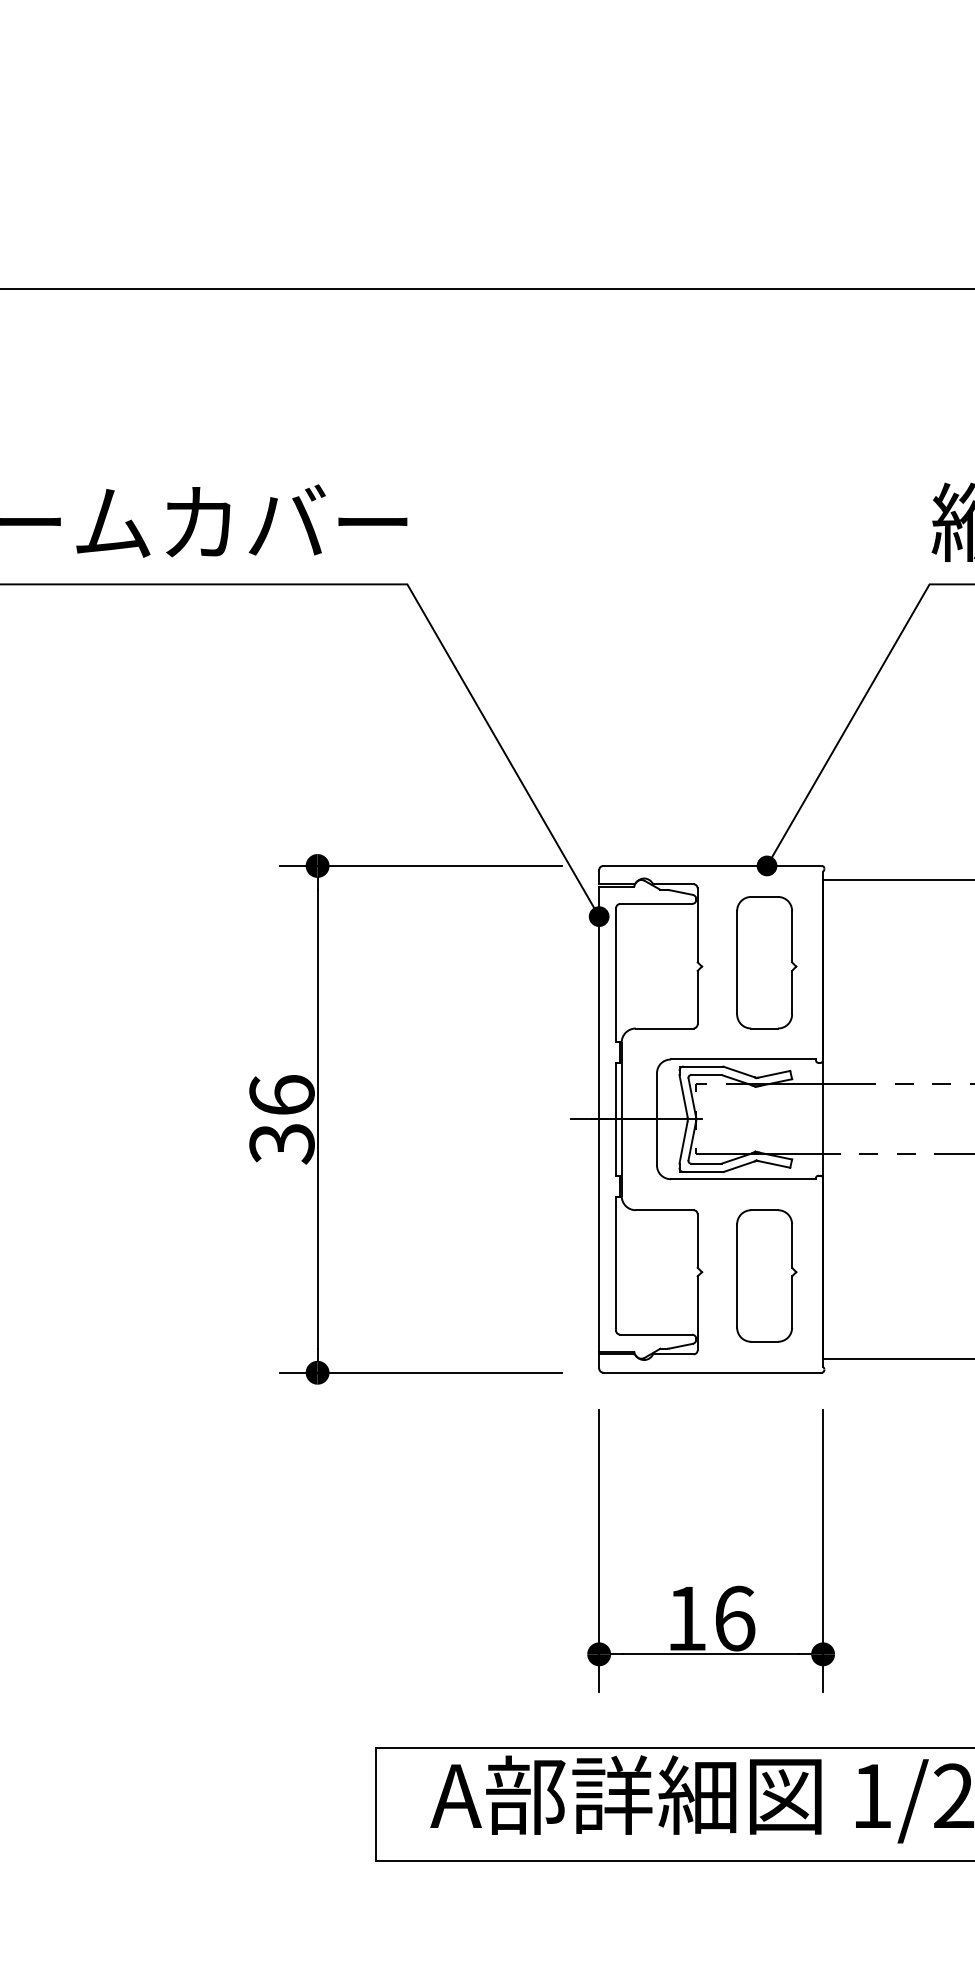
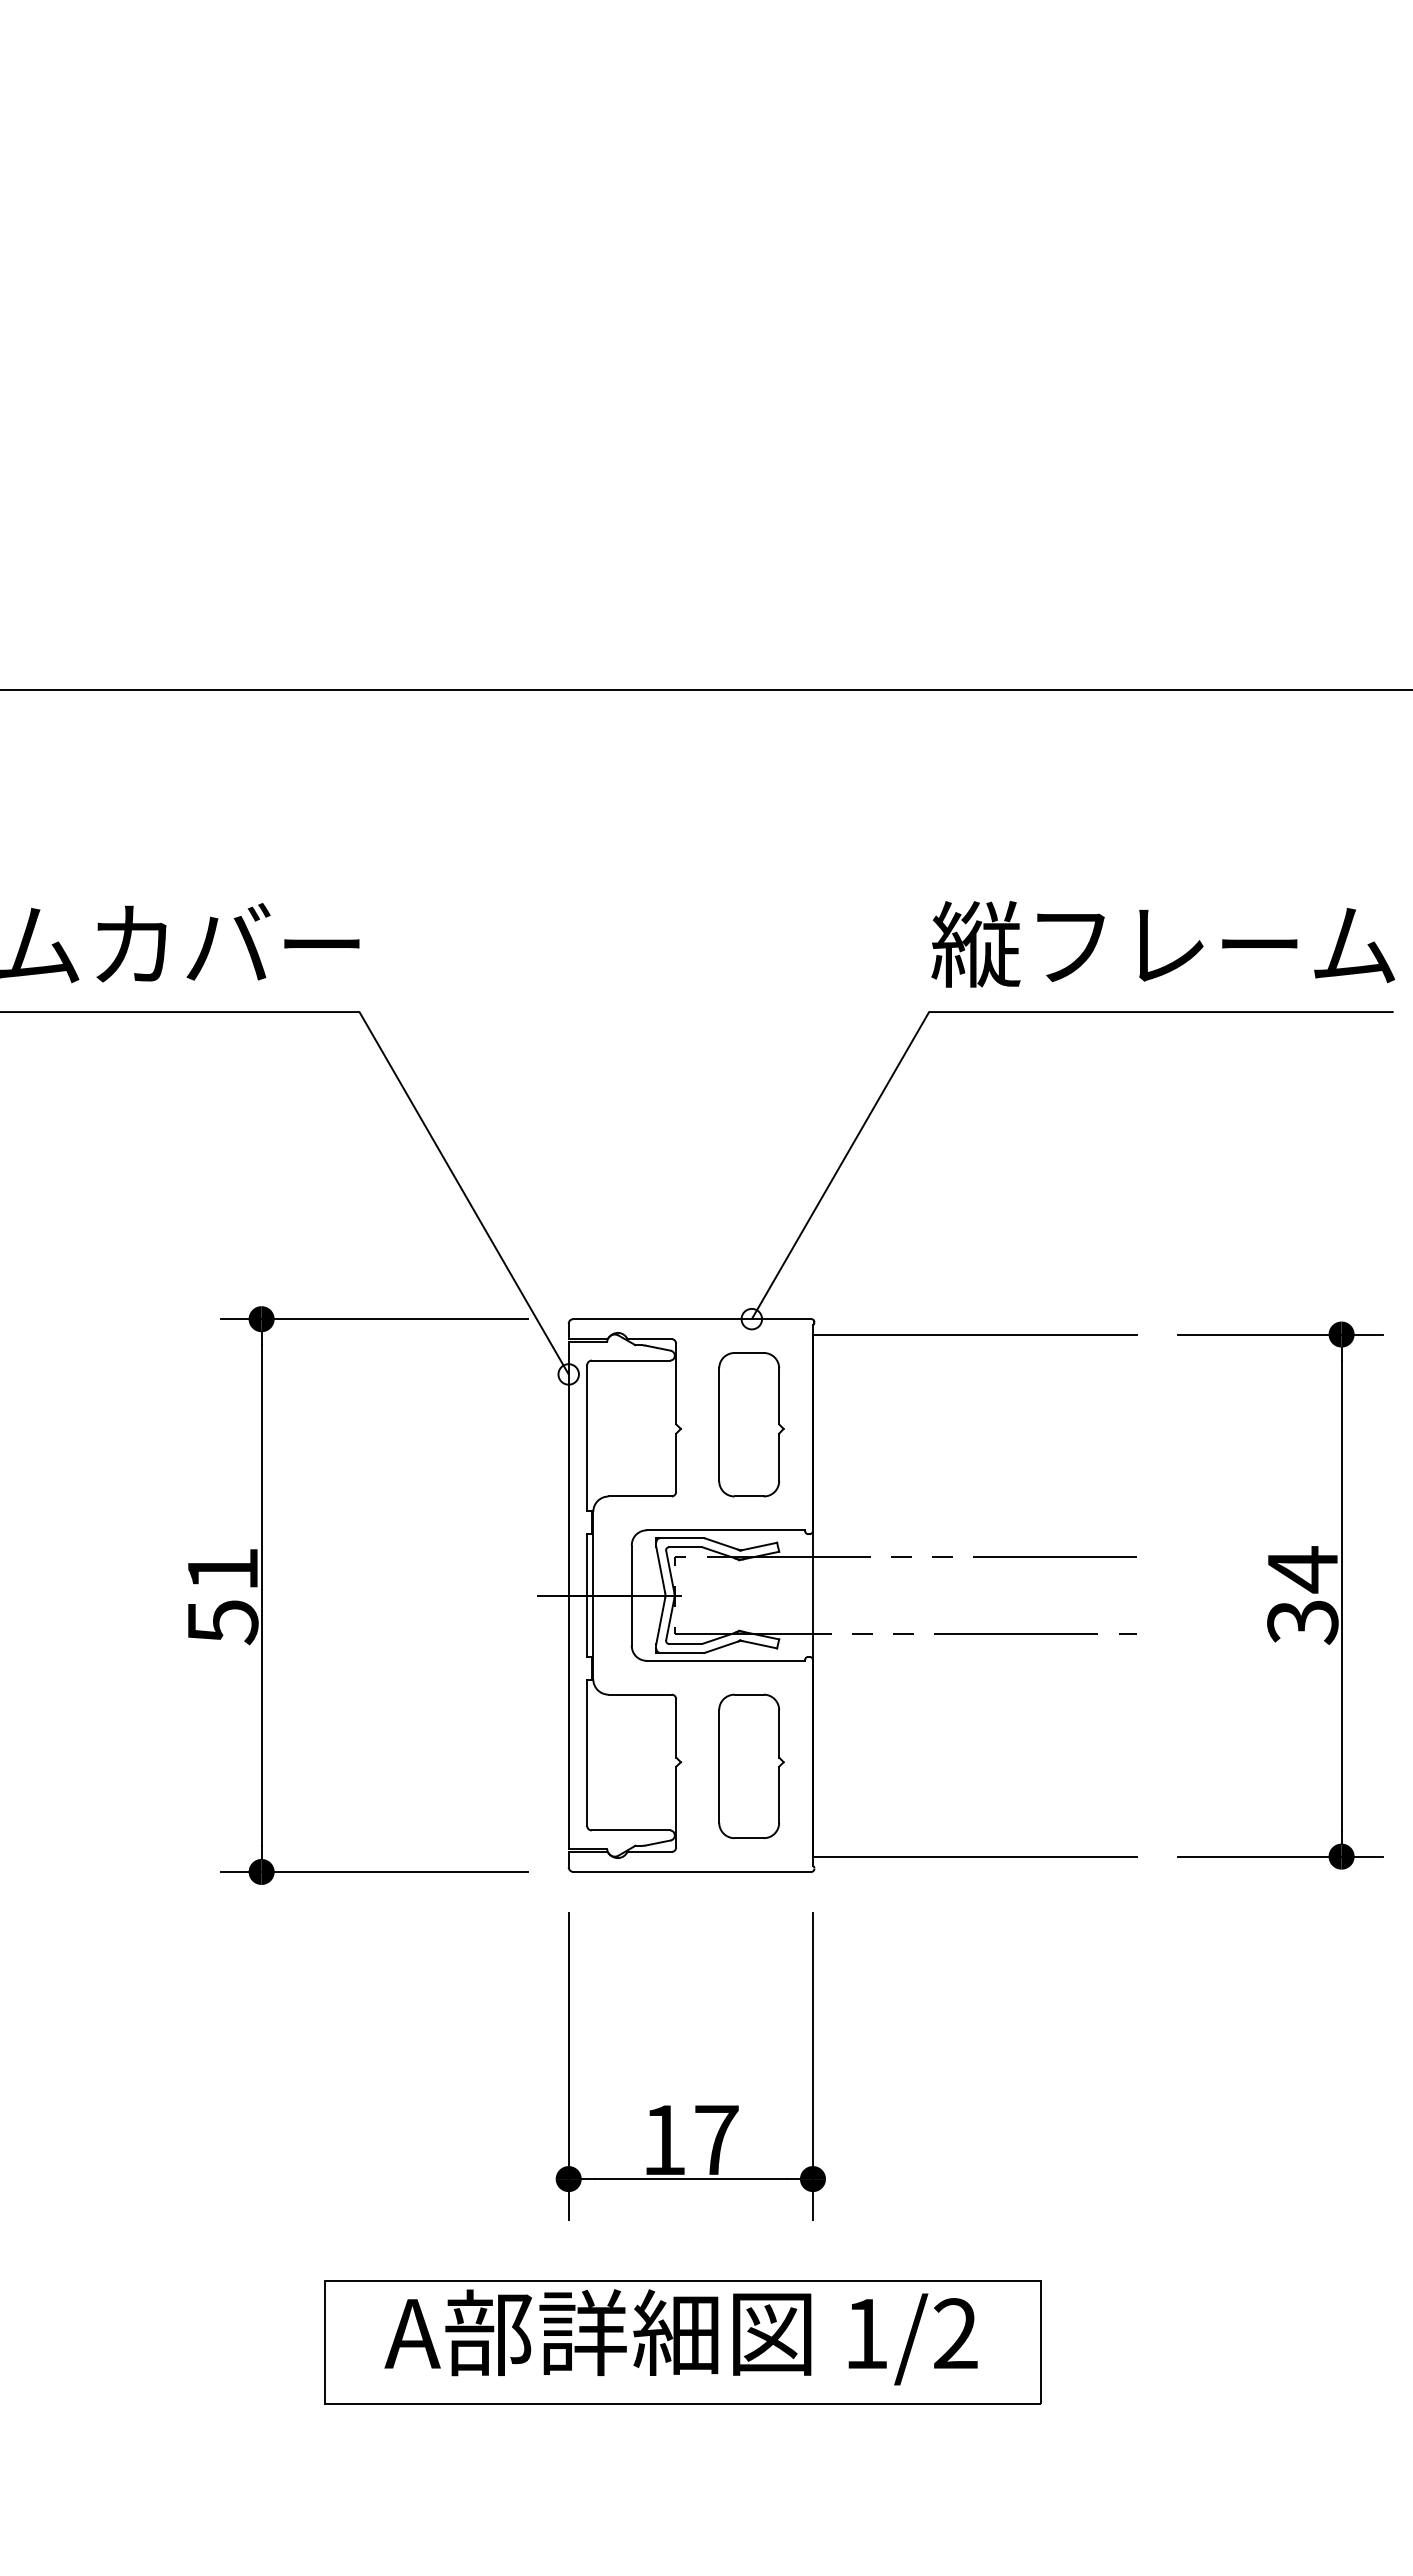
fill: (766, 865) -> (751, 1318), removed
fill: (598, 916) -> (568, 1374), removed
text: (281, 1120) -> (222, 1596), 36 -> 51
text: (735, 1618) -> (717, 2139), 16 -> 17

